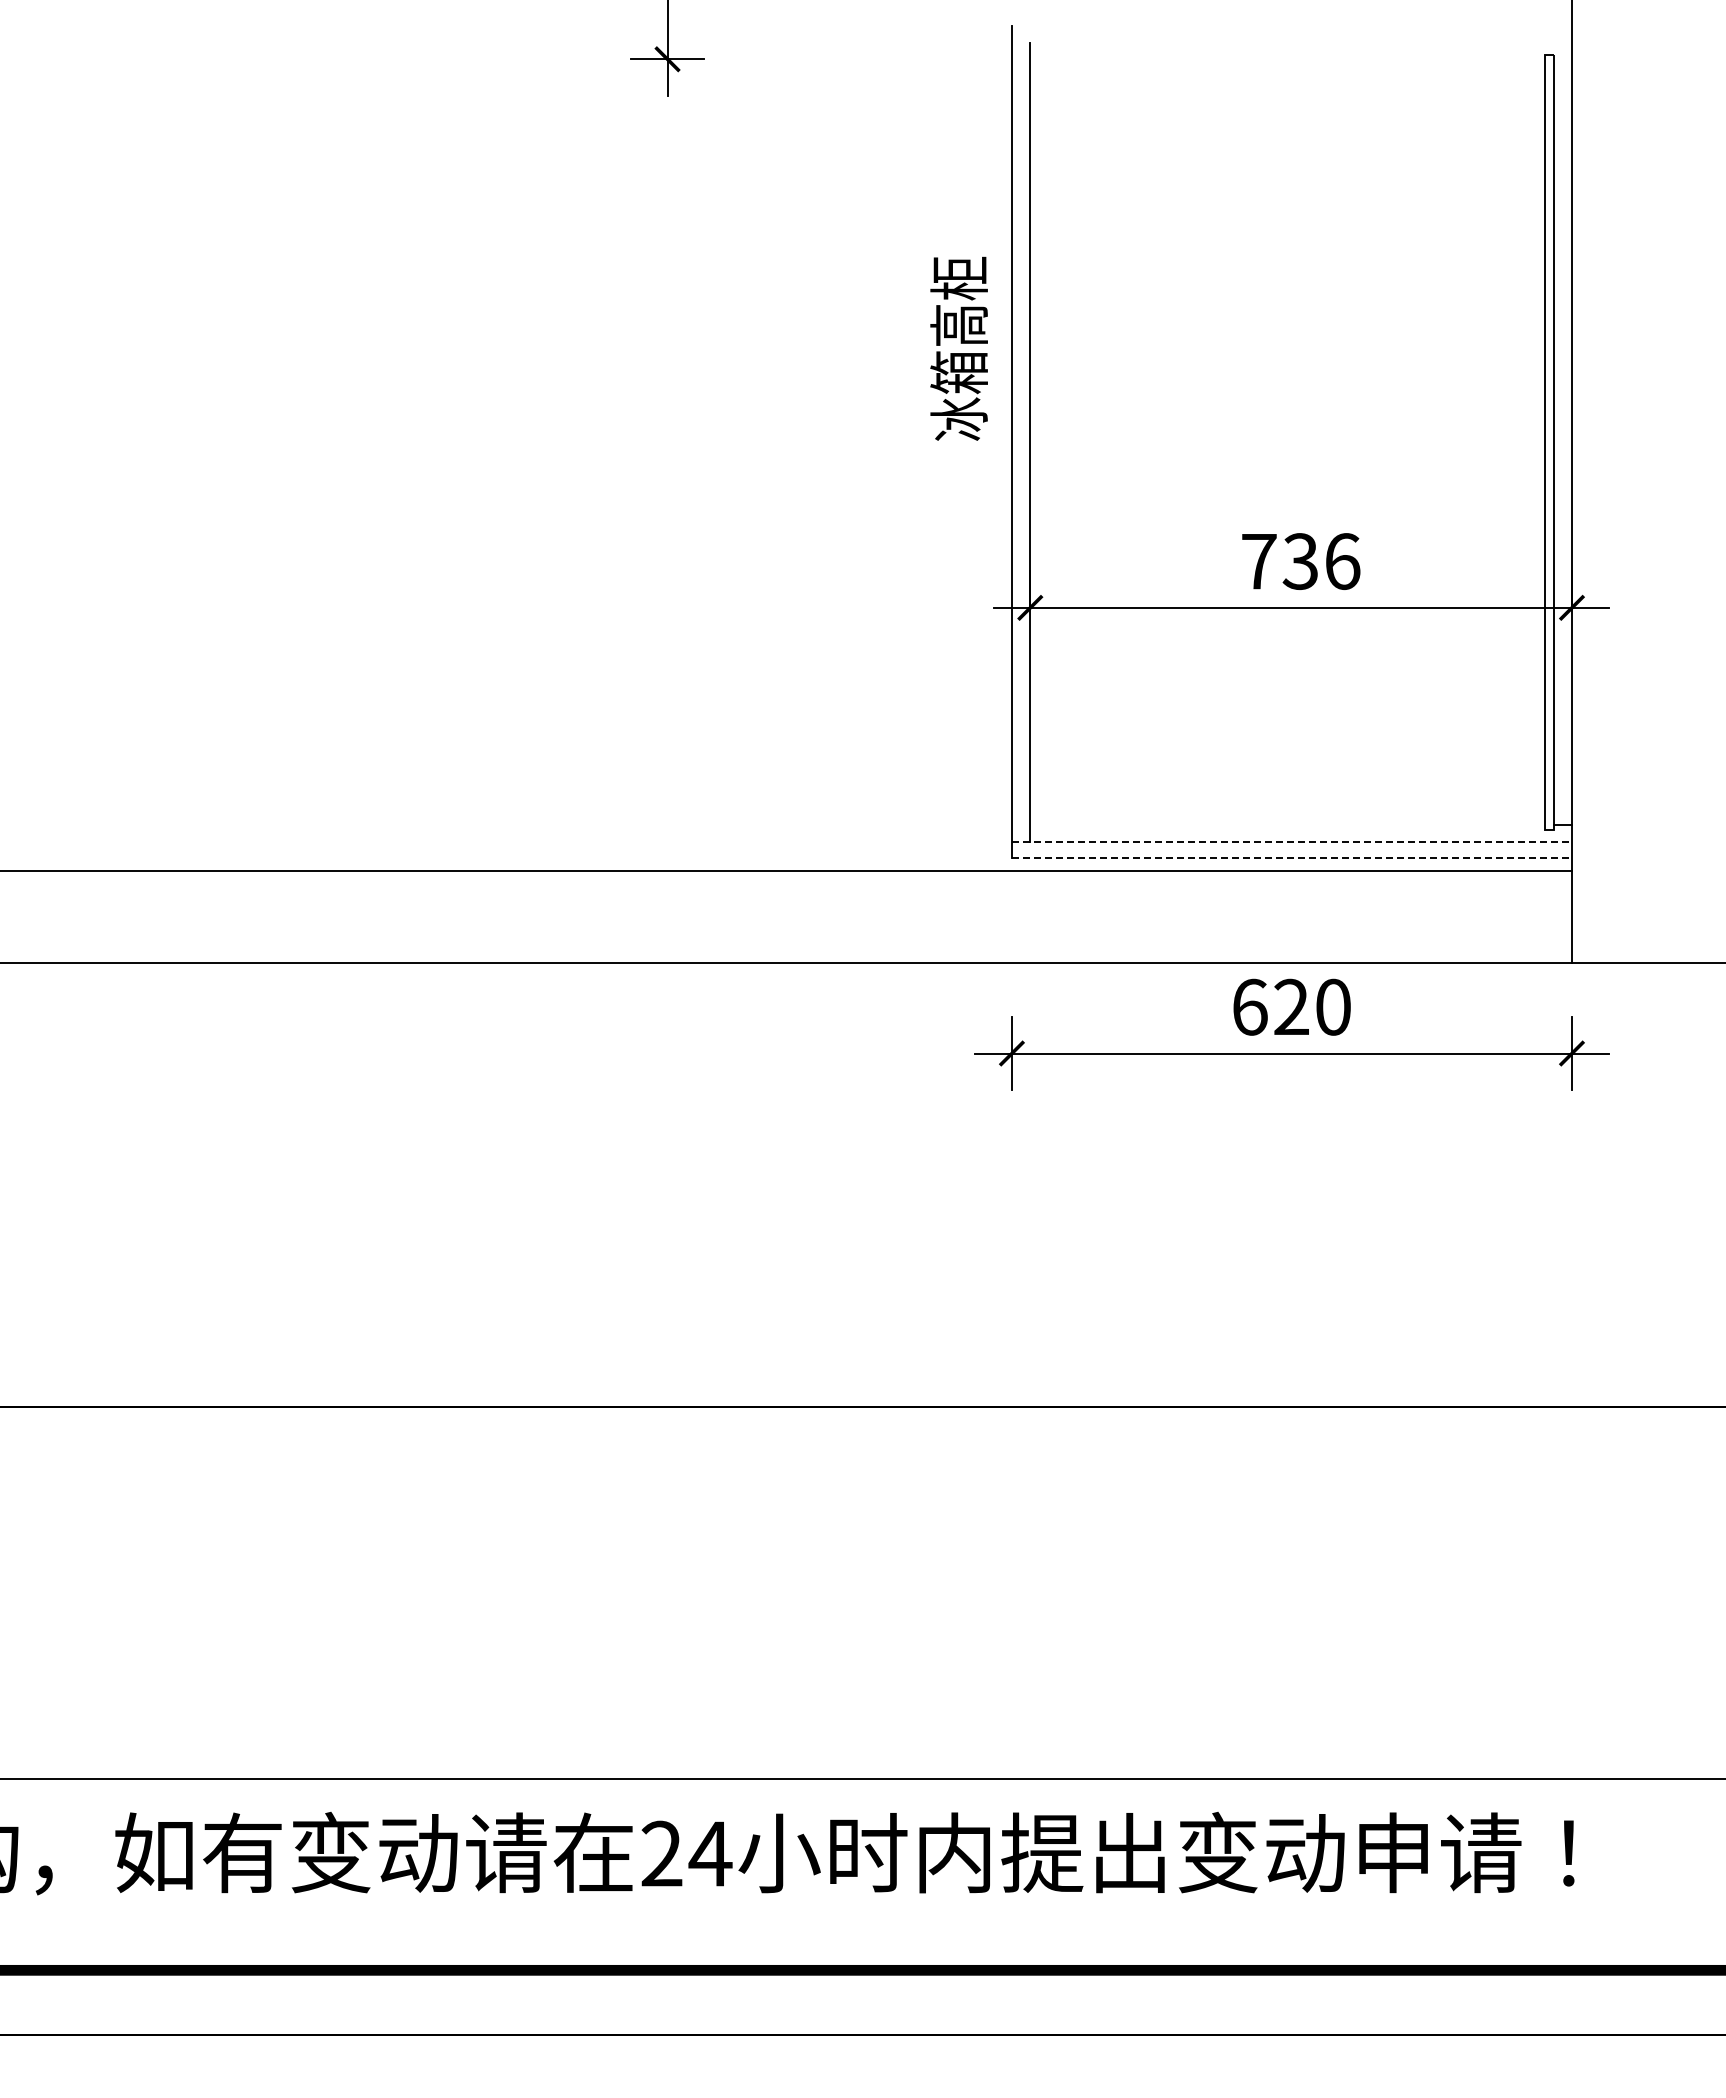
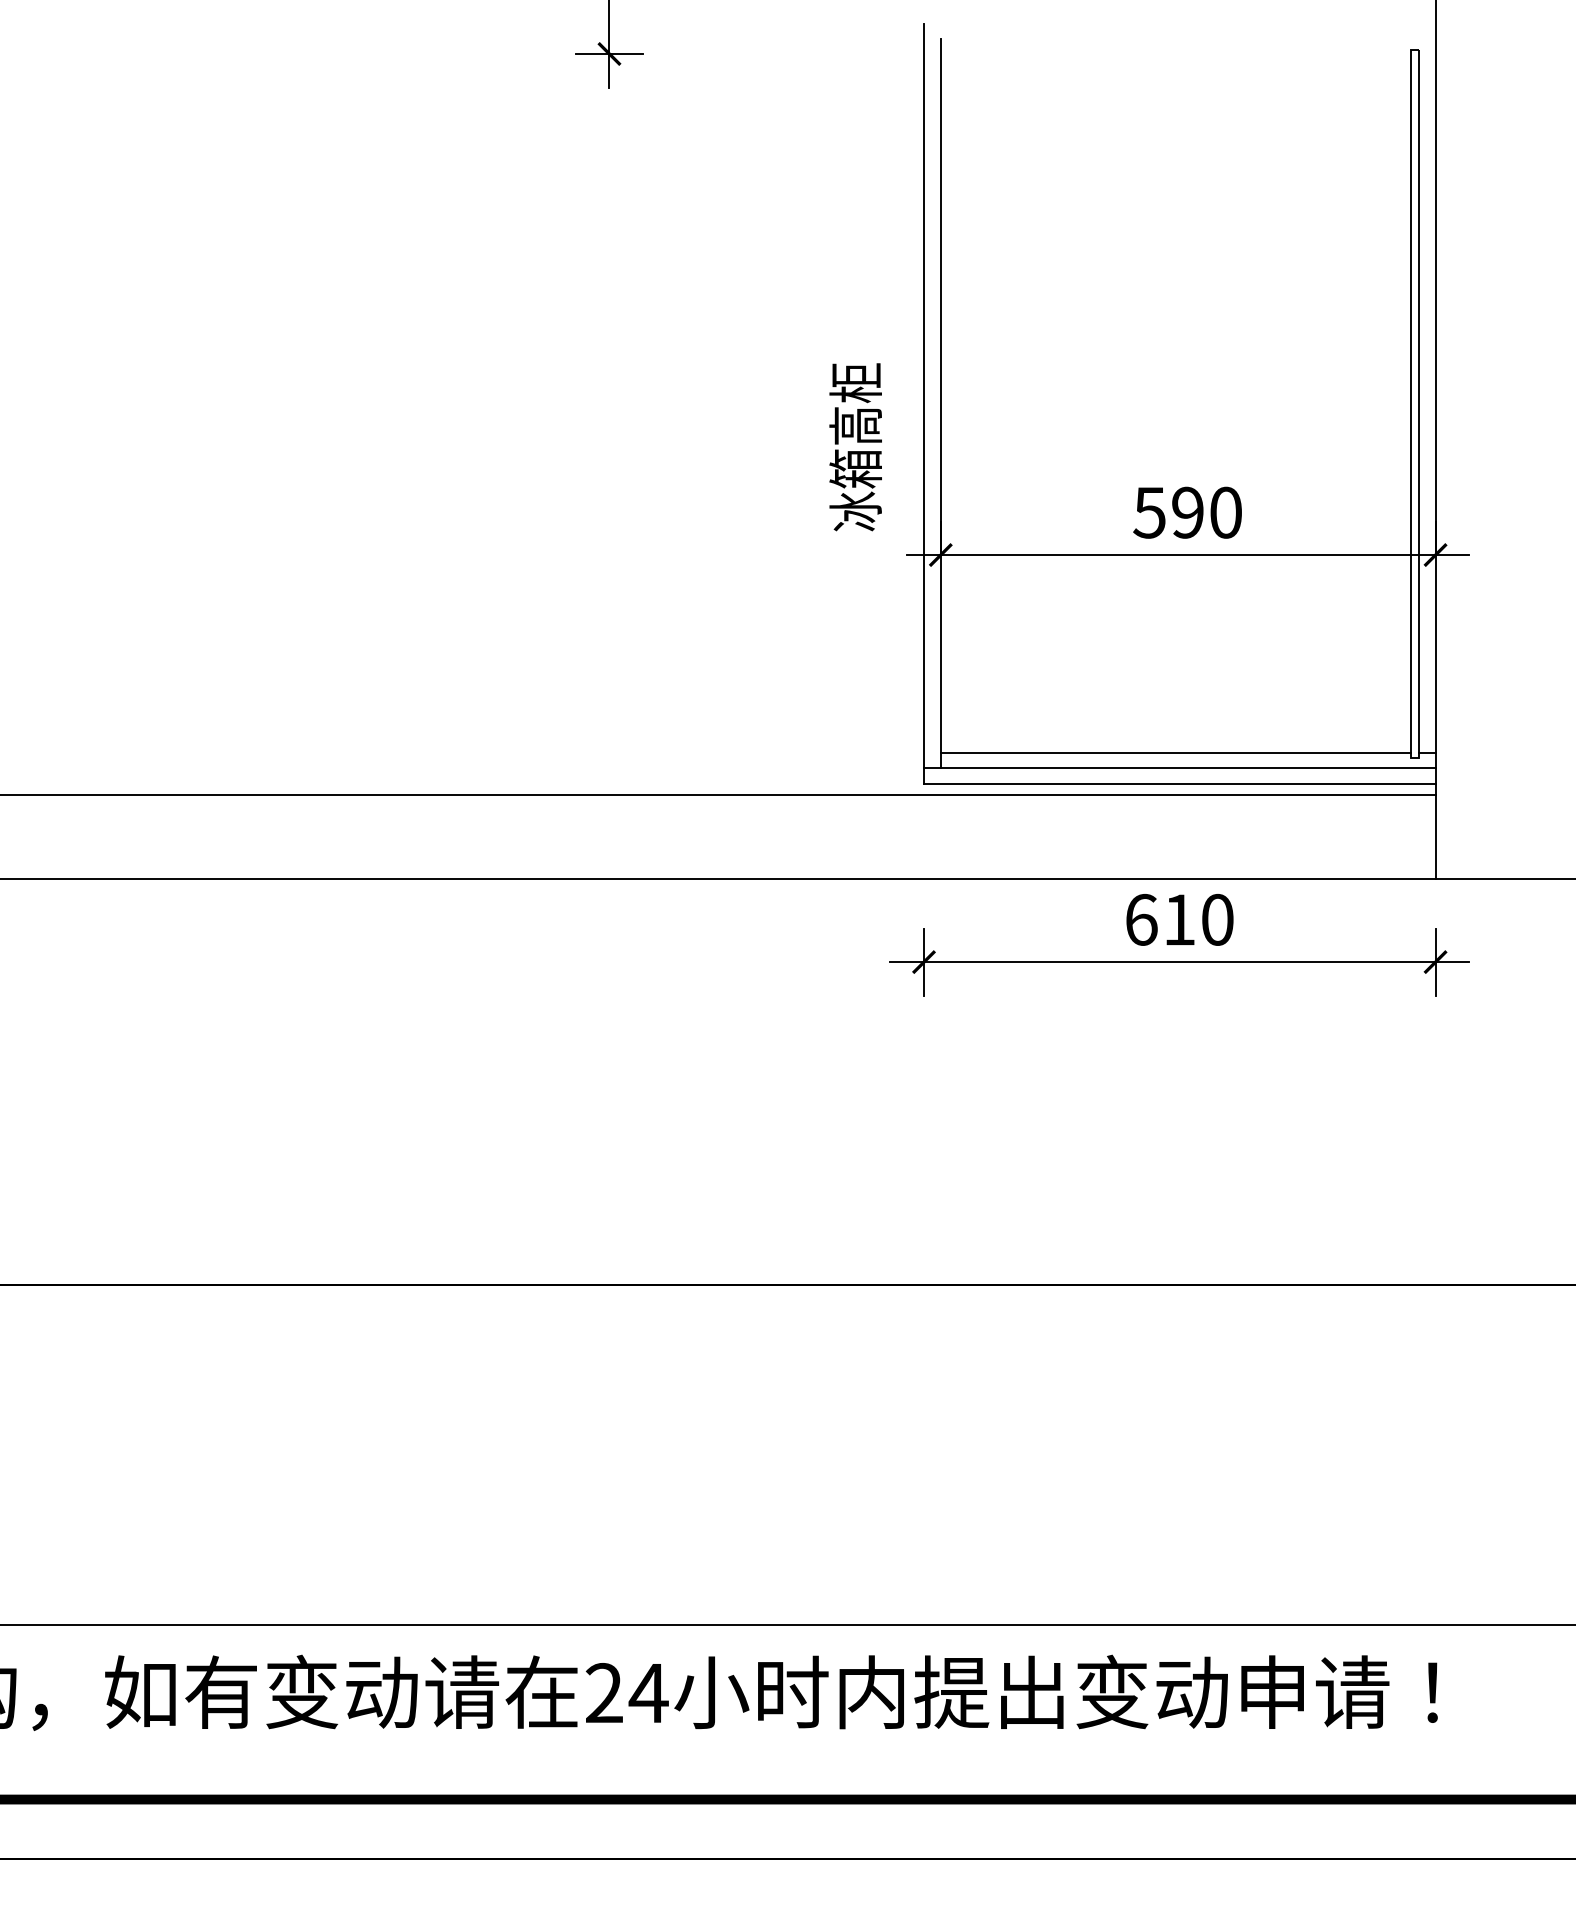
text: (958, 348) -> (855, 446), moved
text: (1300, 561) -> (1187, 512), 736 -> 590
line: (1287, 825) -> (1175, 753), added
line: (1292, 841) -> (1180, 768), dashed -> solid
line: (1292, 858) -> (1180, 783), dashed -> solid
text: (1291, 1006) -> (1179, 919), 620 -> 610

